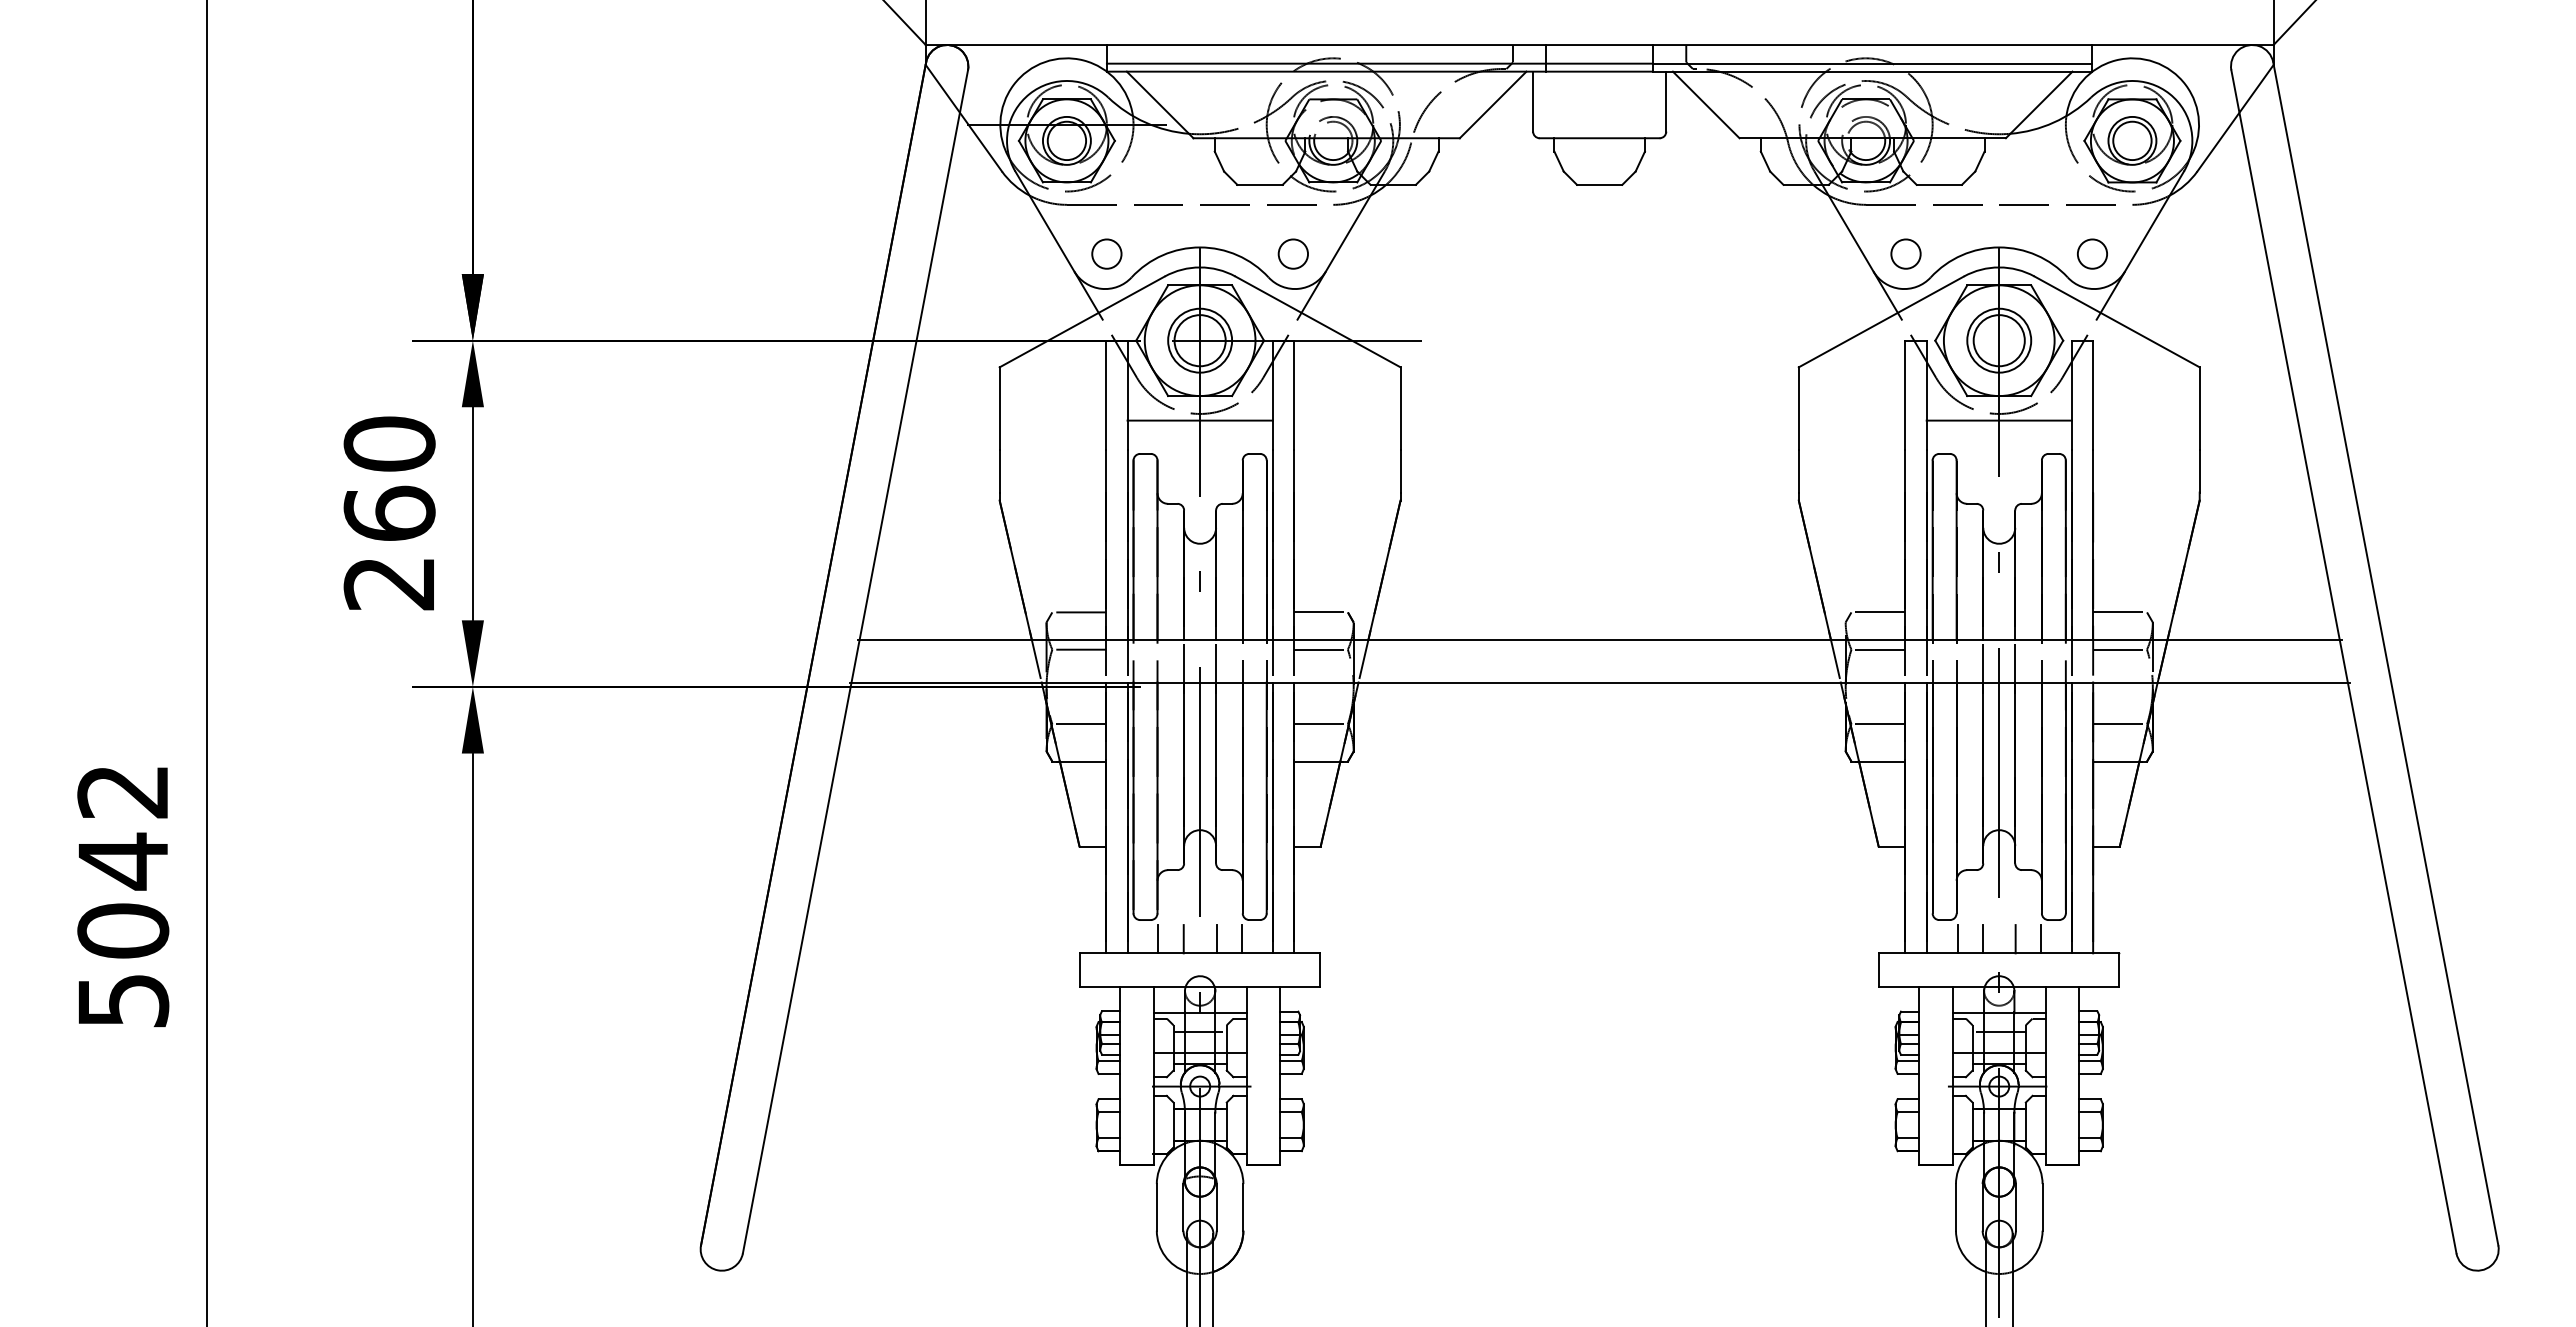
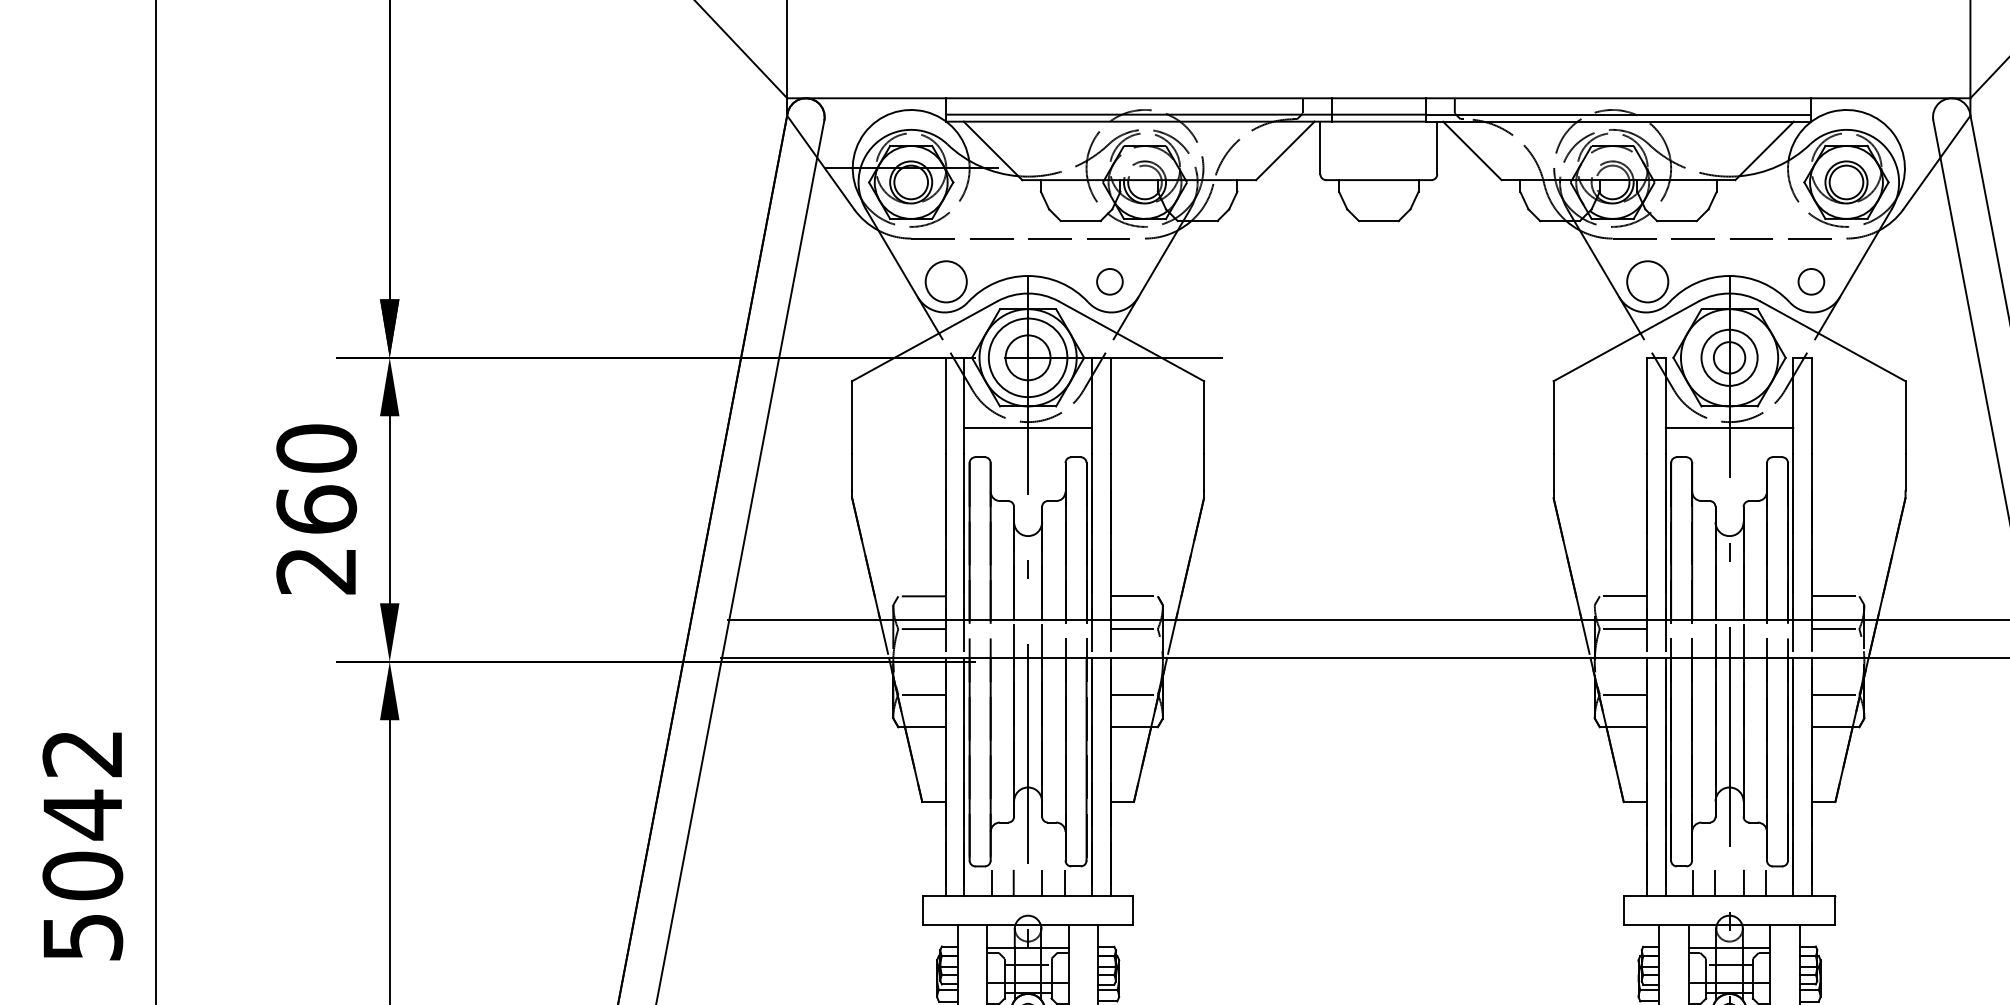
circle: (1106, 253) -> (945, 281), size x1.6
circle: (1905, 253) -> (1647, 281), size x1.6
circle: (1200, 340) -> (1028, 357), size x1.4
circle: (1998, 340) -> (1728, 357), size x0.7

